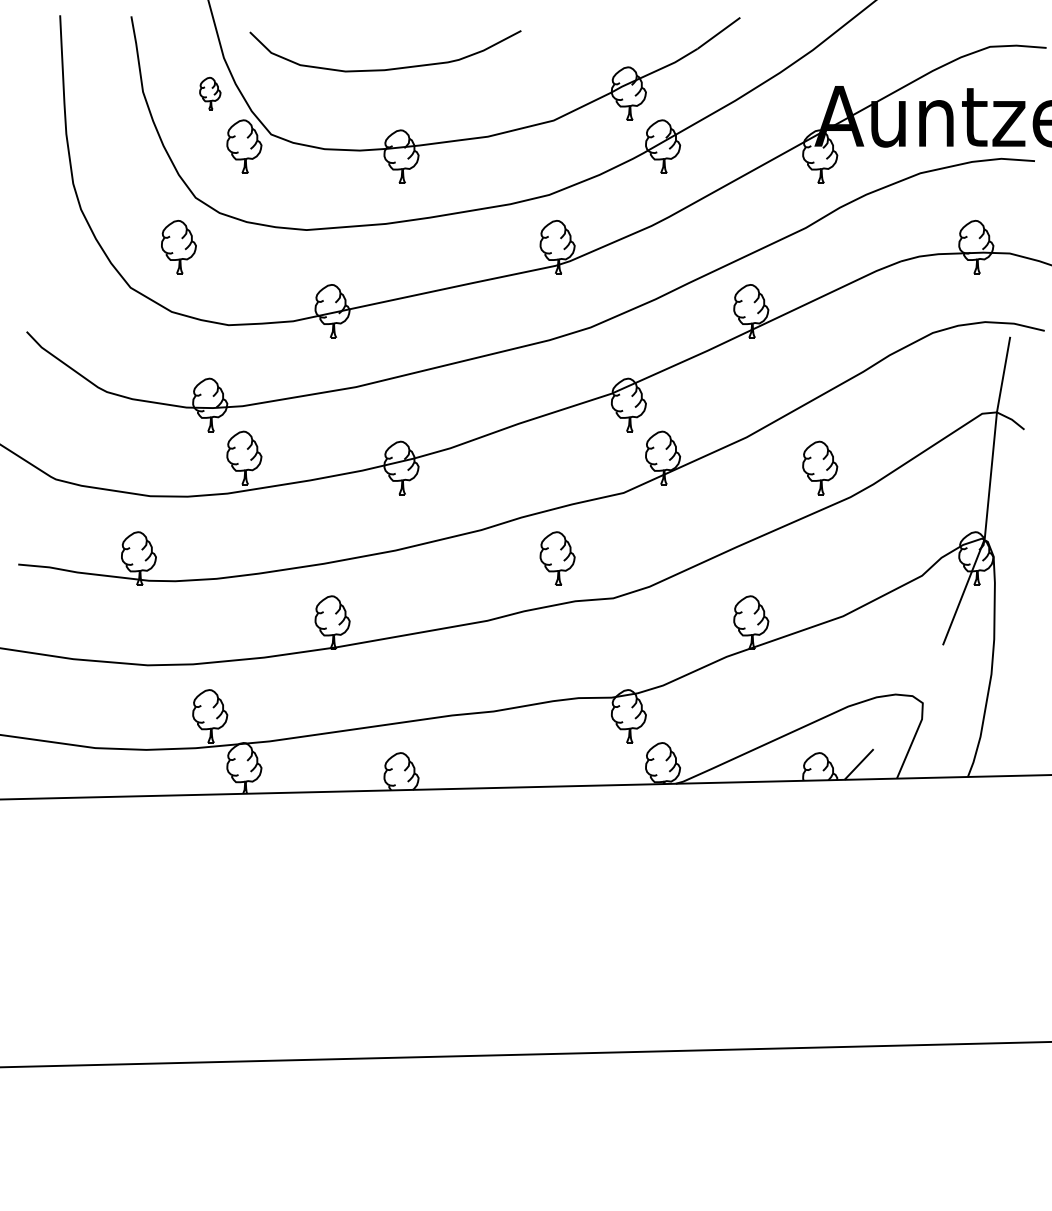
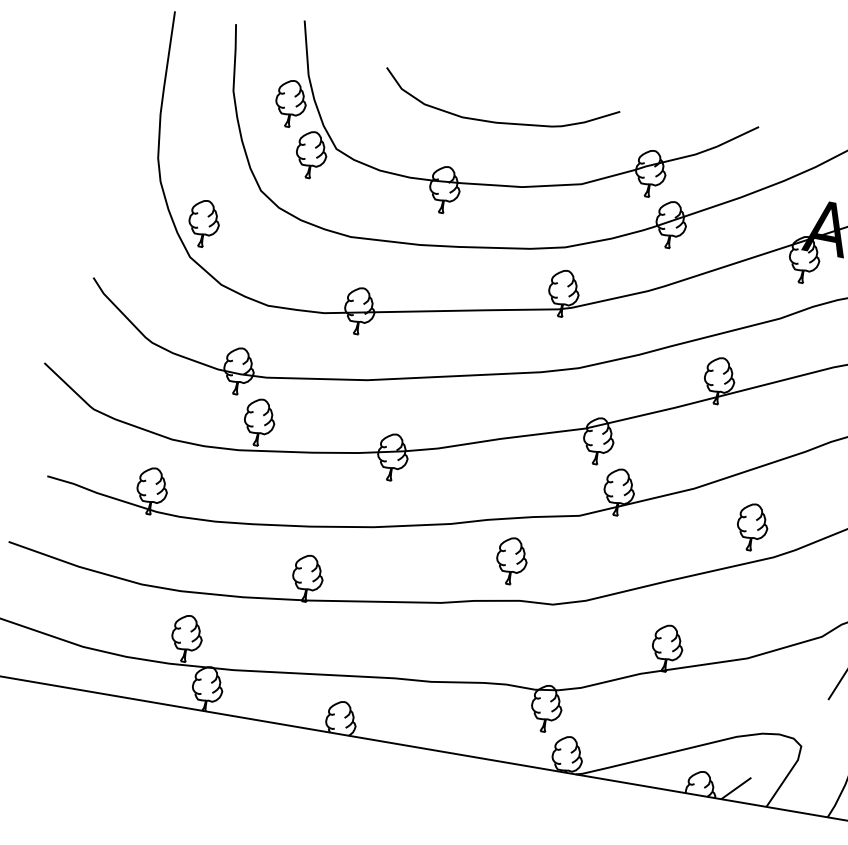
curve: (387, 68) -> (498, 121), moved
part: (210, 93) -> (291, 103), size x1.67
part: (178, 247) -> (203, 223), moved

